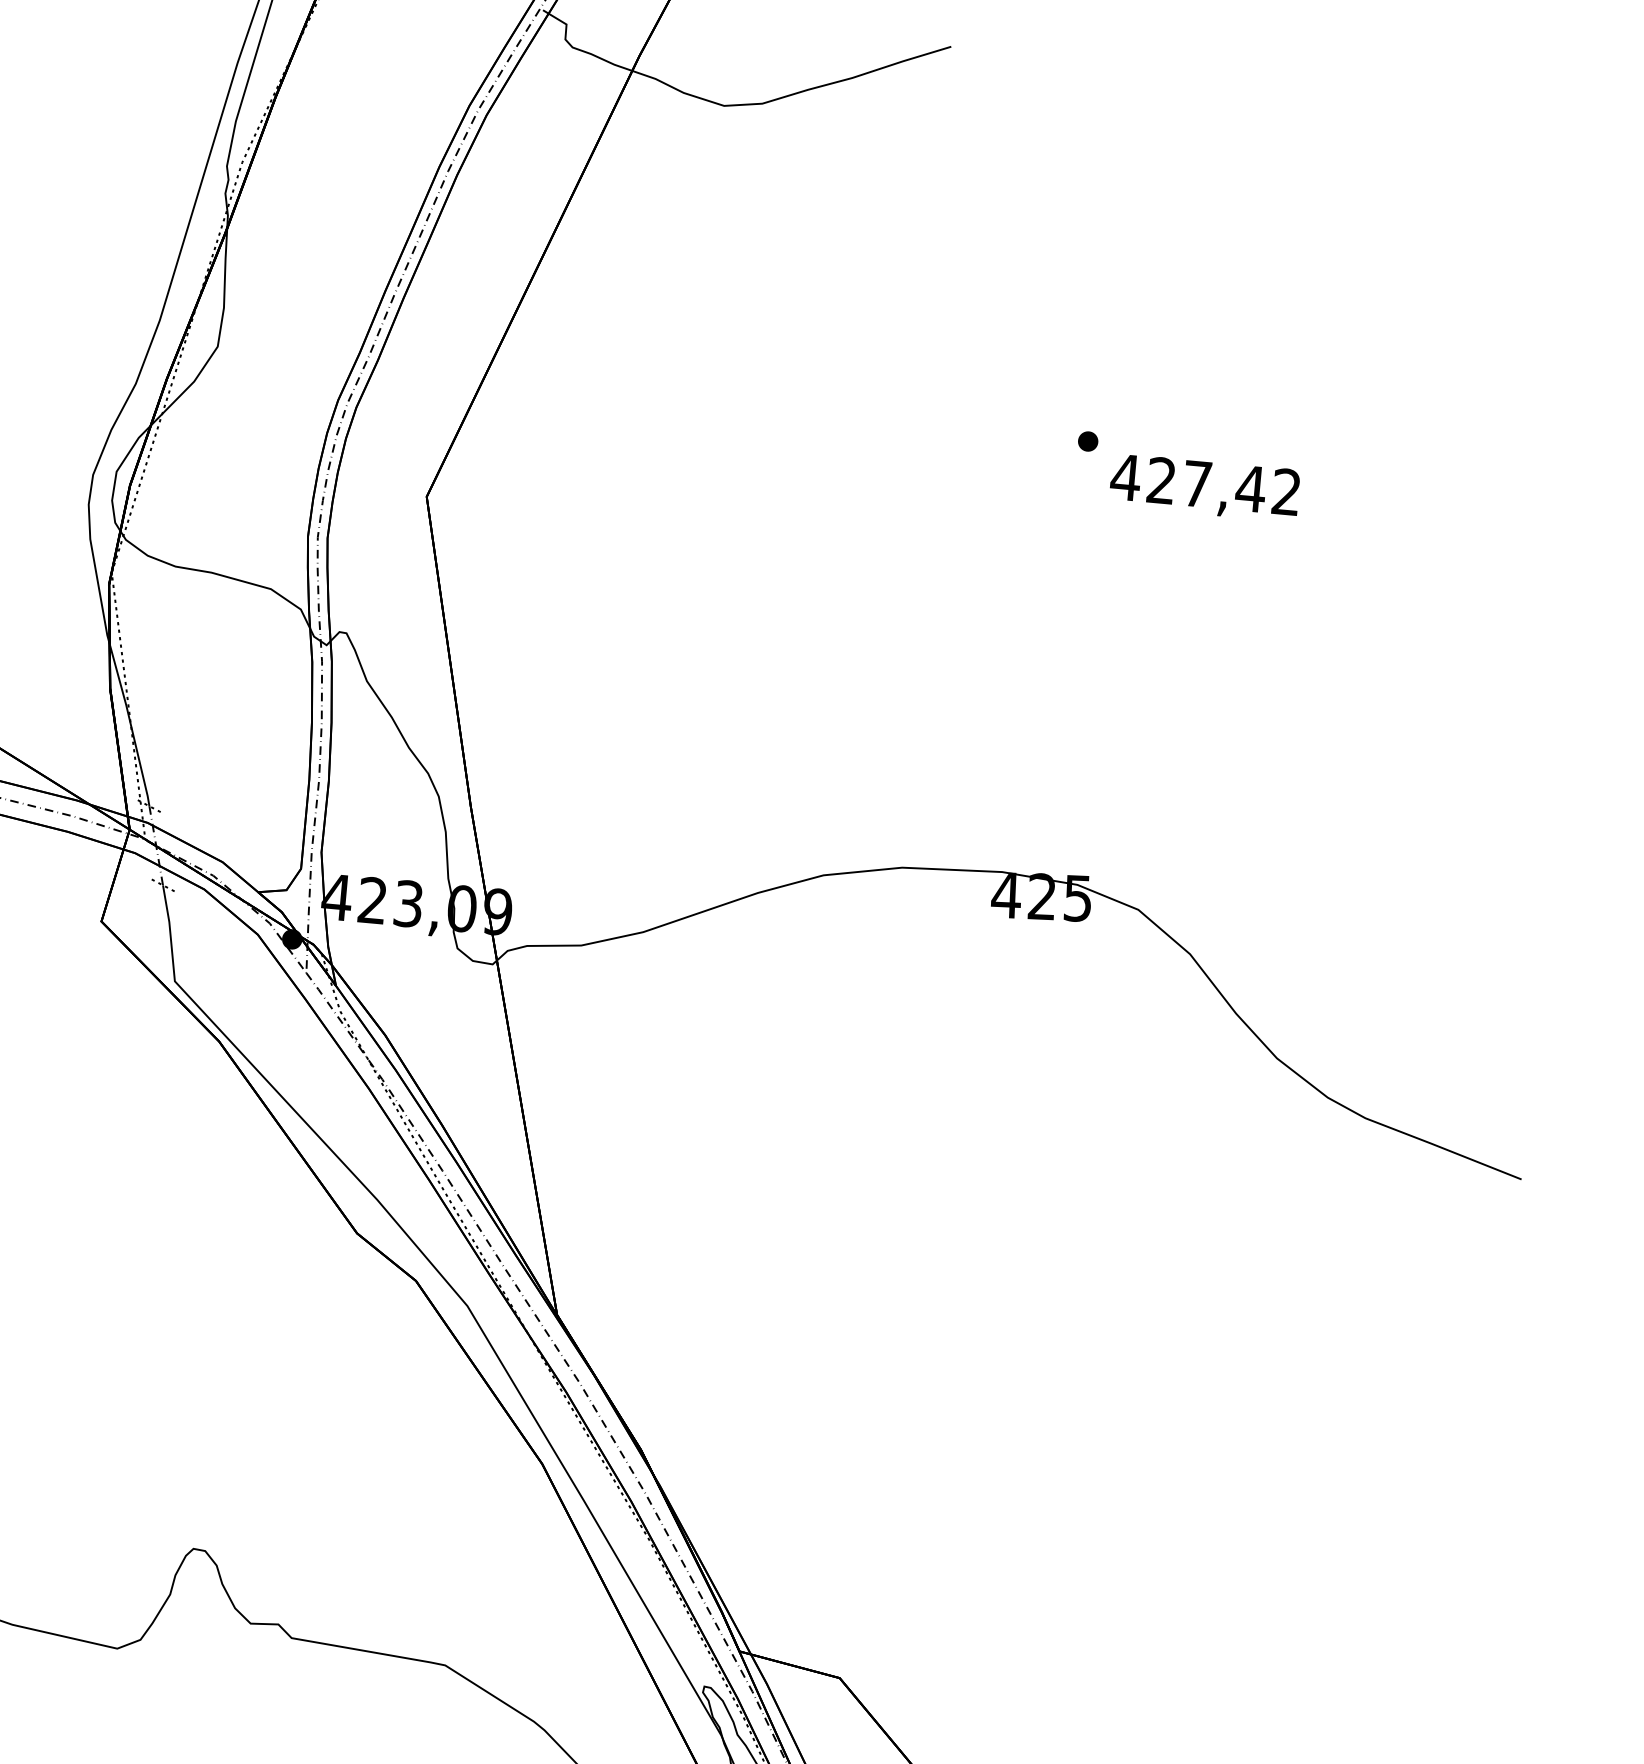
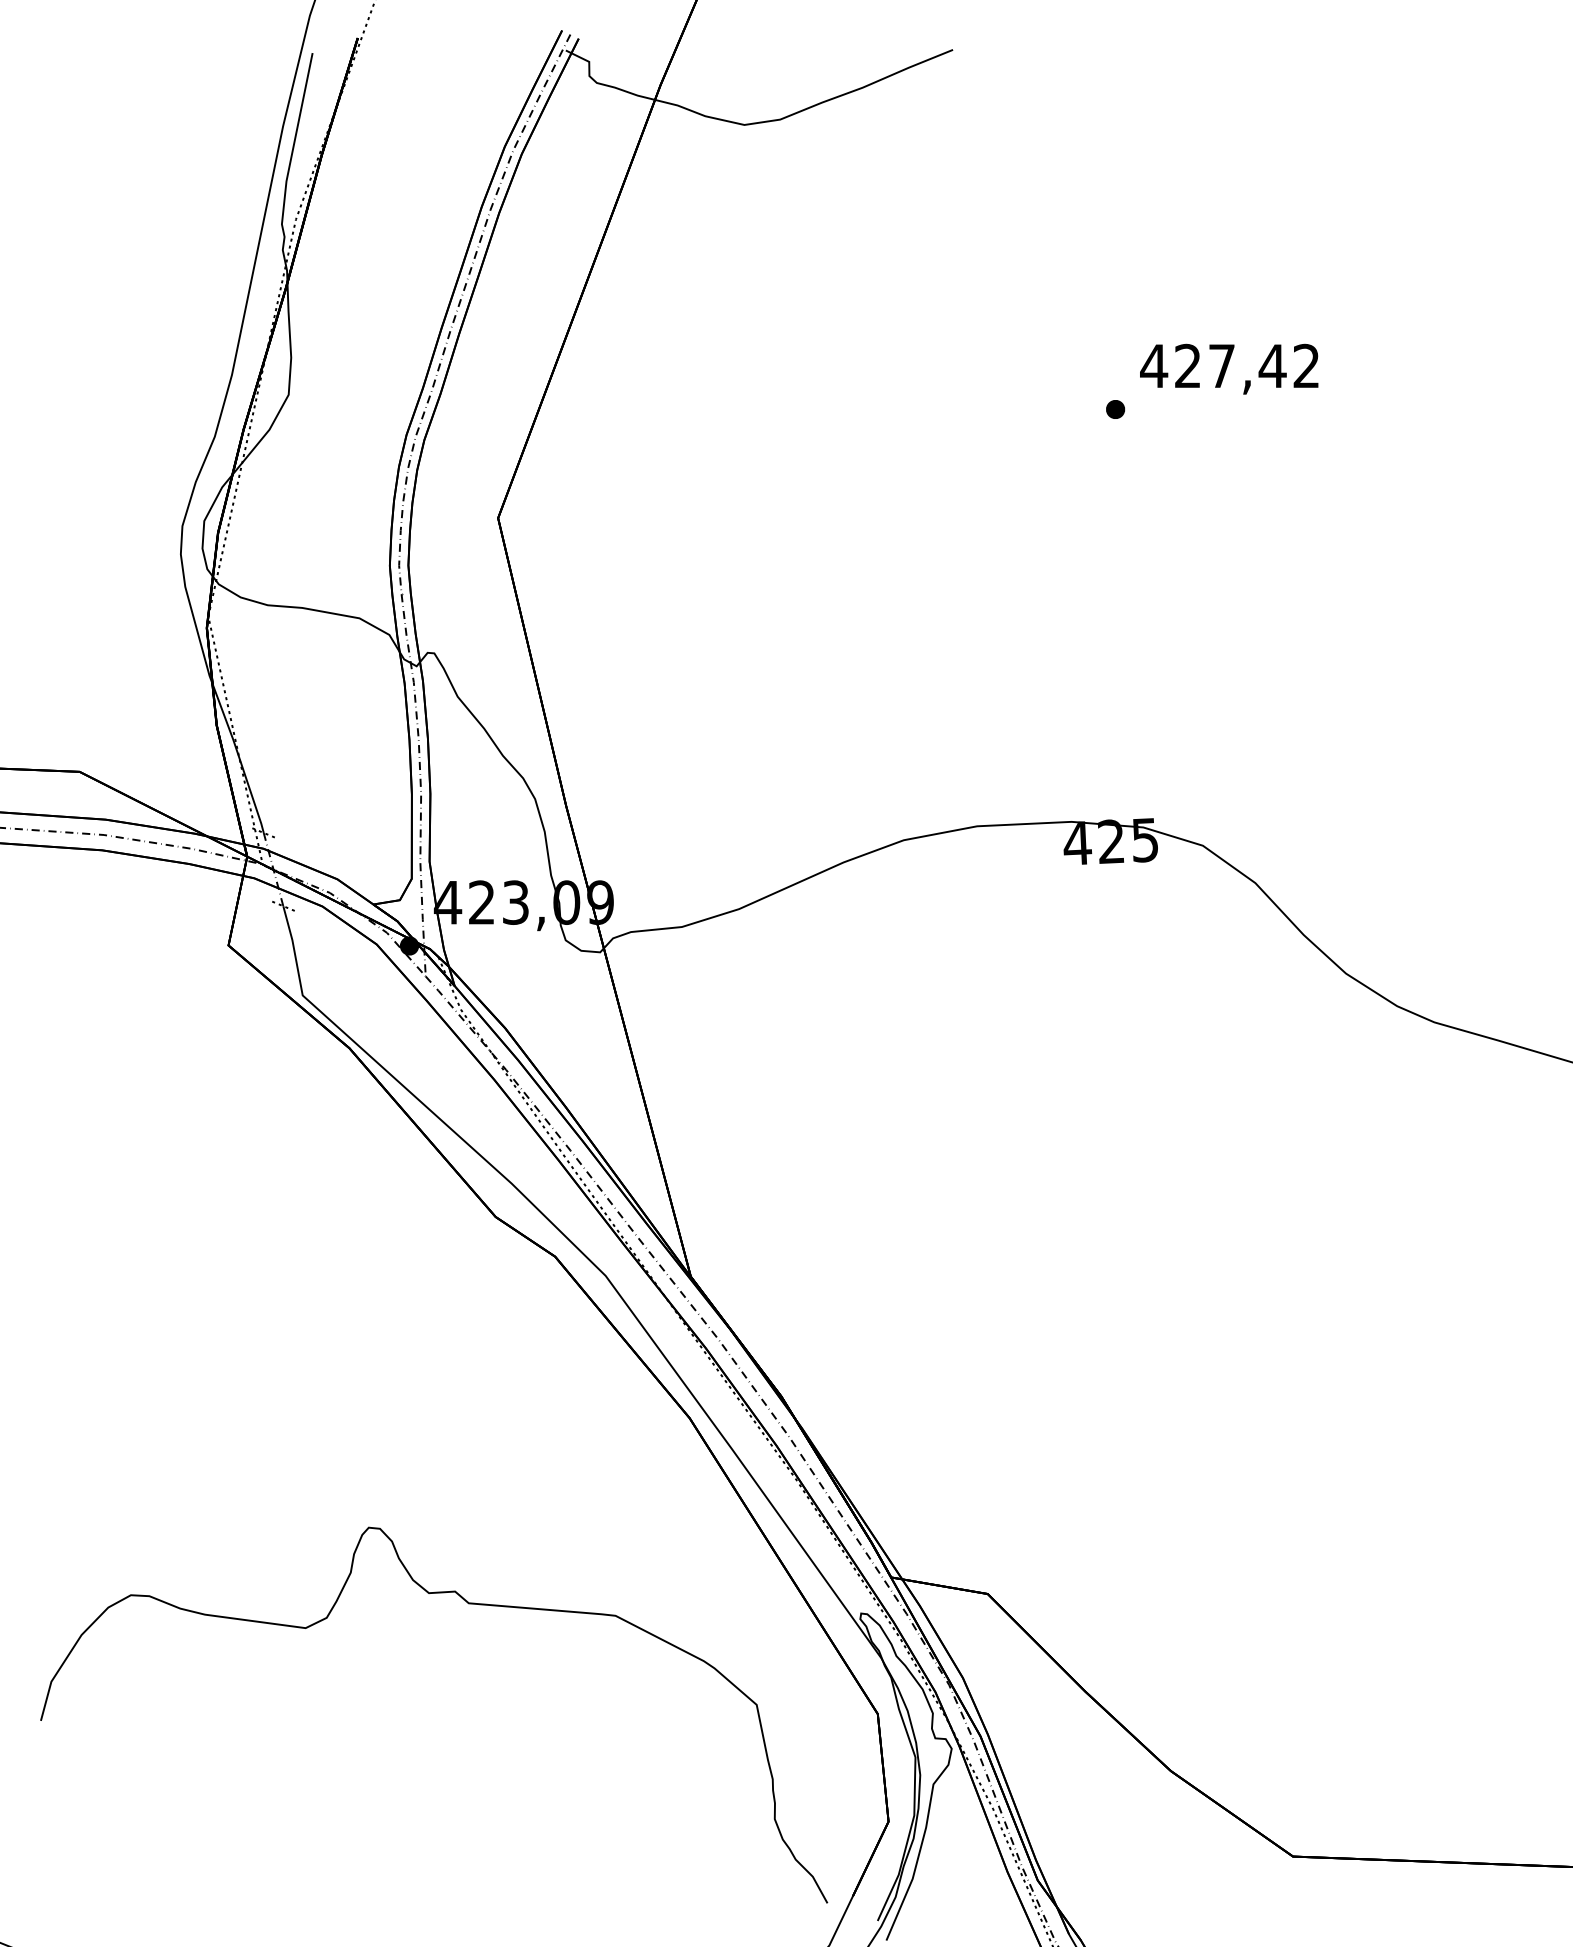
text: (1205, 487) -> (1229, 368), moved

